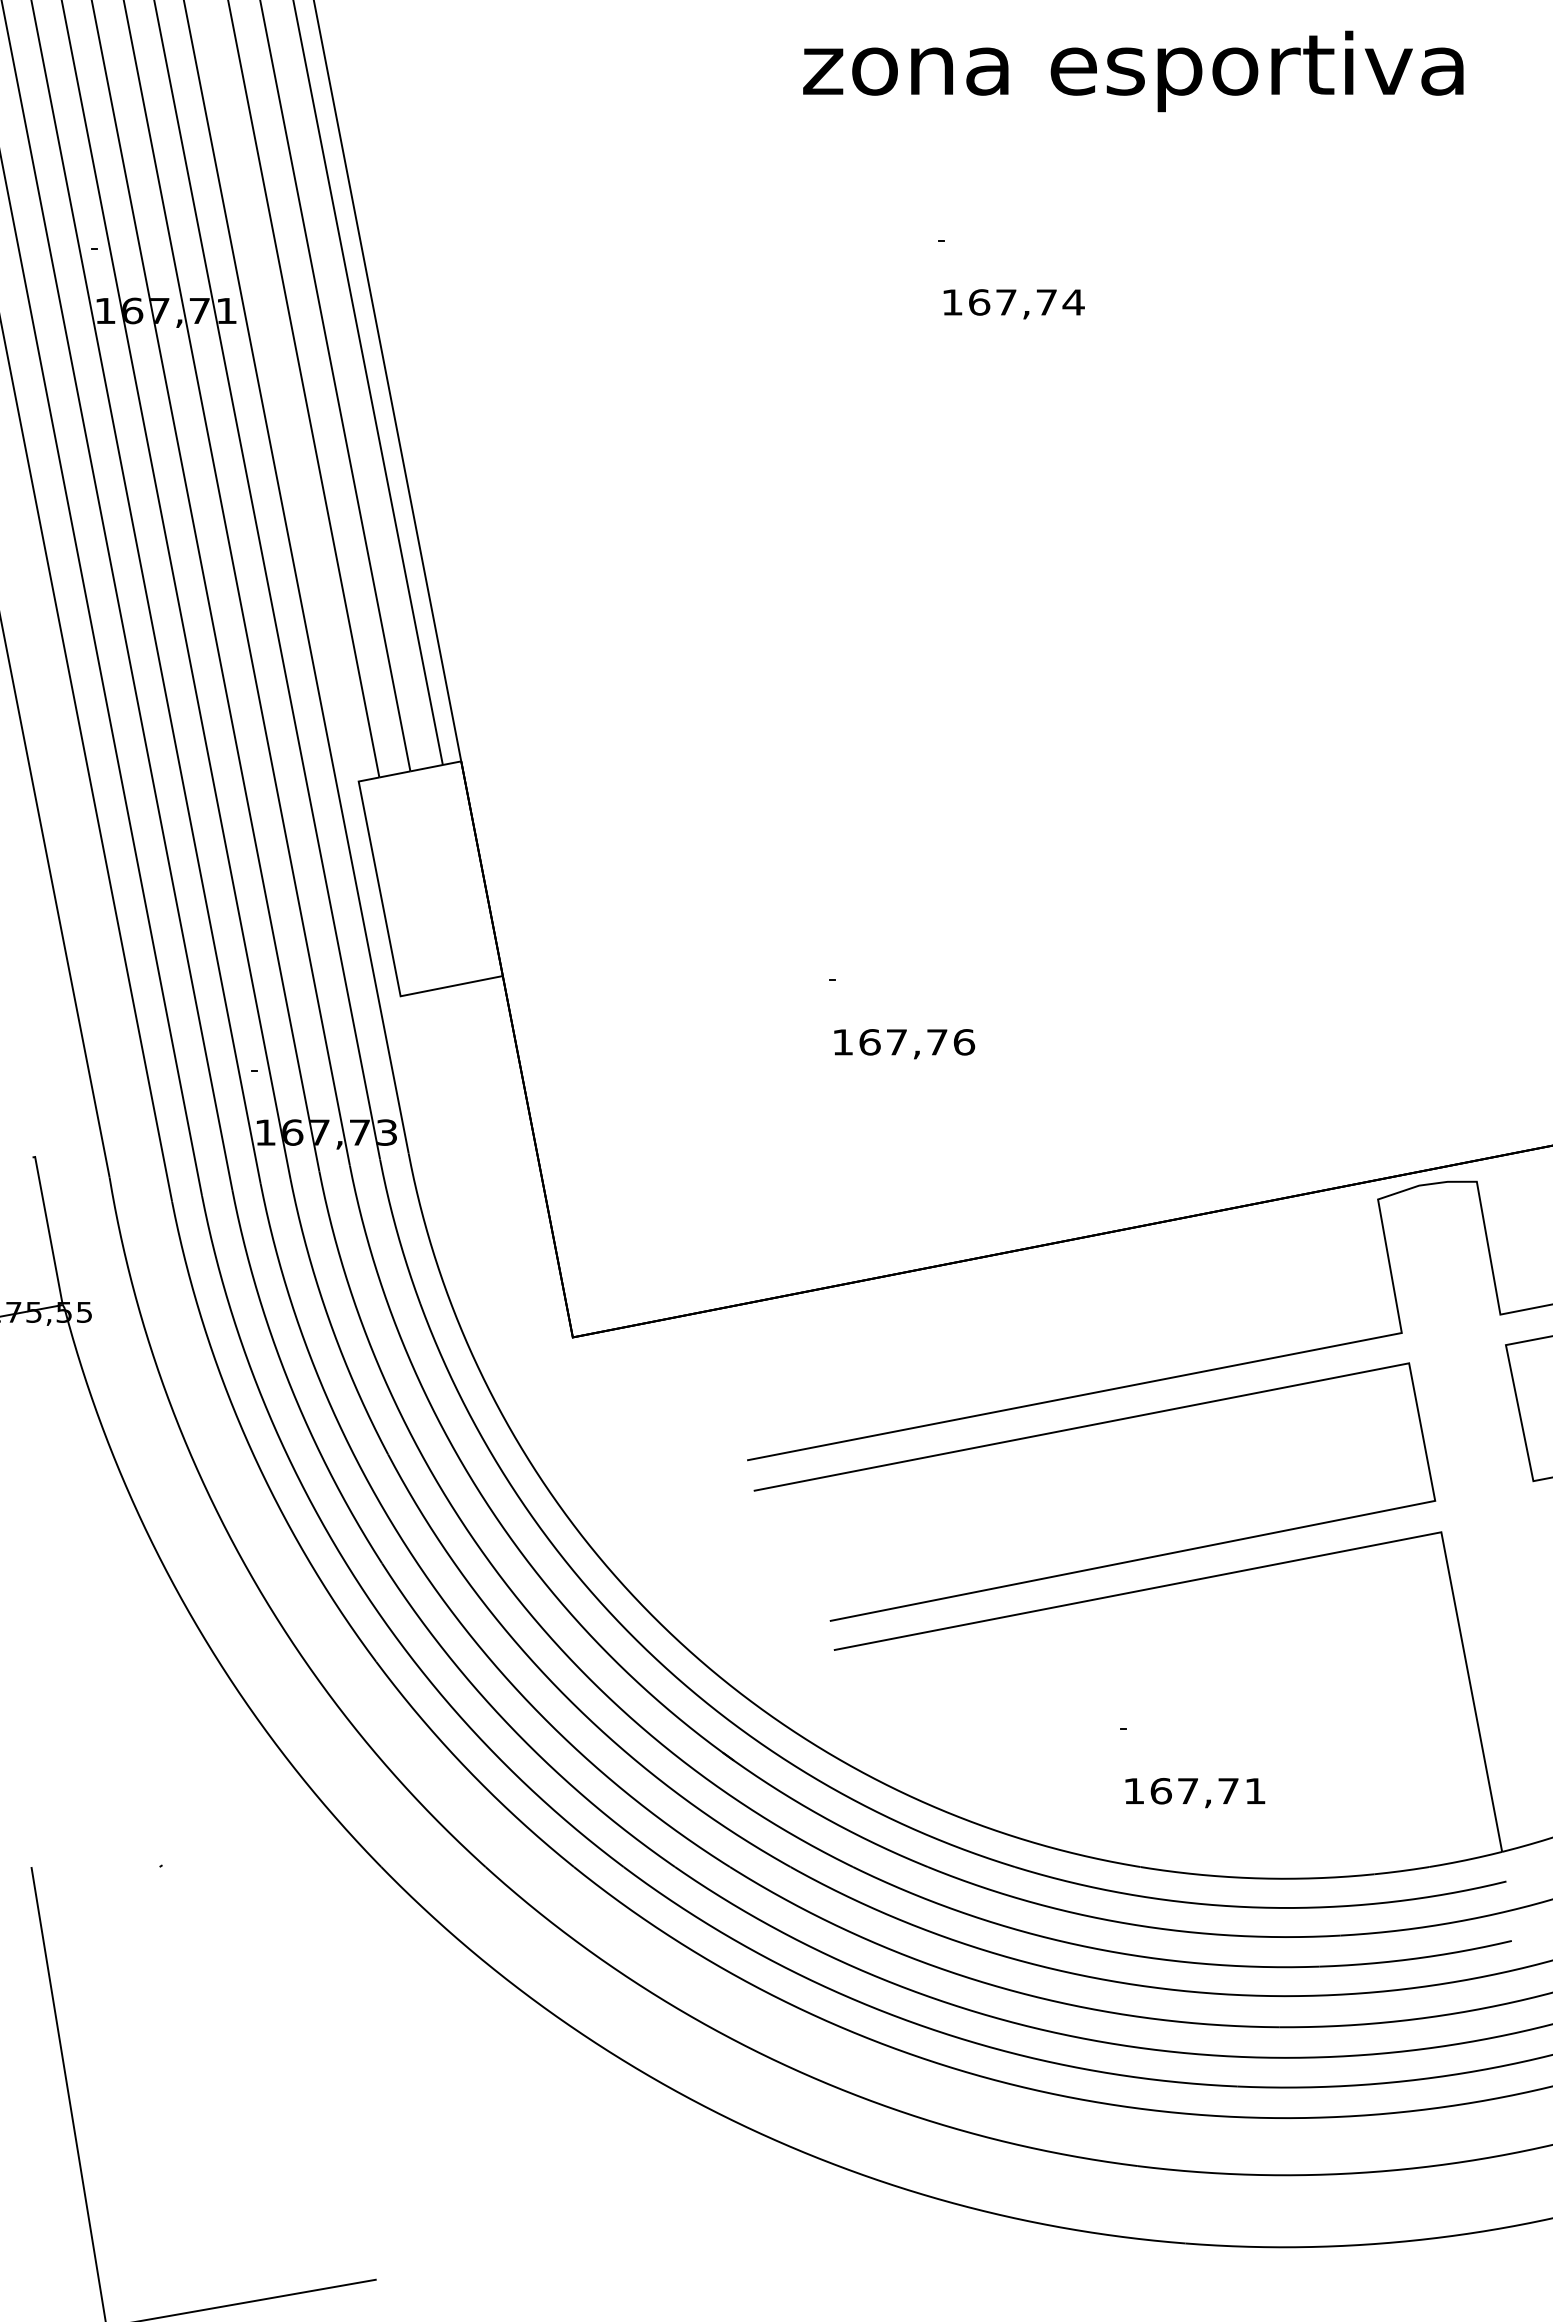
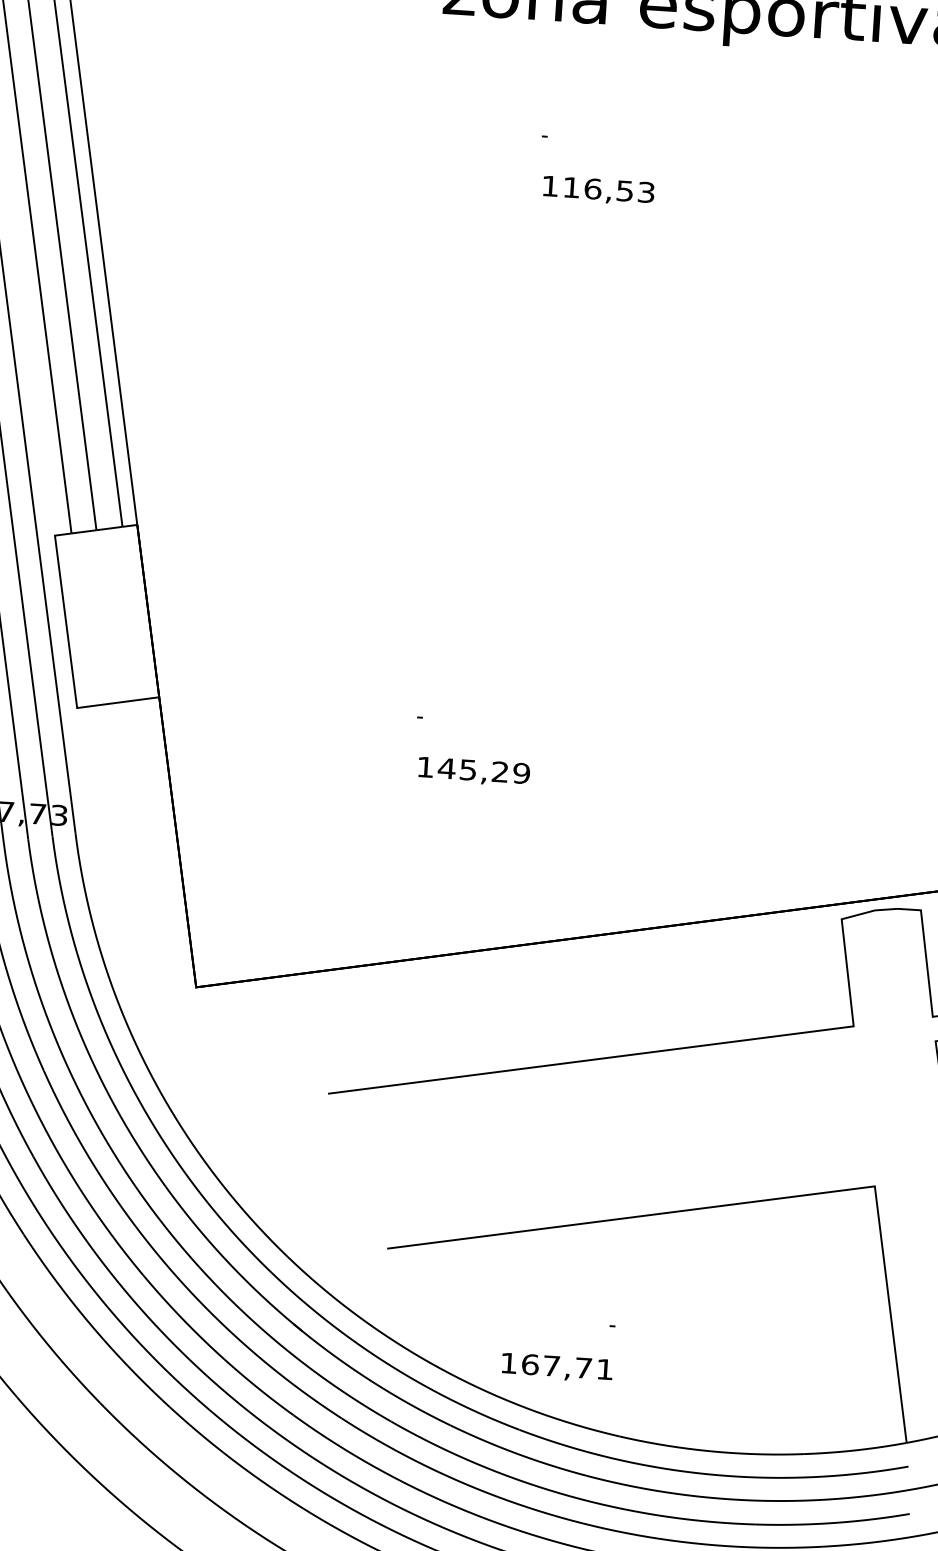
text: (1026, 302) -> (608, 190), 167,74 -> 116,53
text: (916, 1042) -> (483, 771), 167,76 -> 145,29
line: (1080, 1428) -> (594, 1085), removed
text: (1195, 1793) -> (557, 1368), moved

